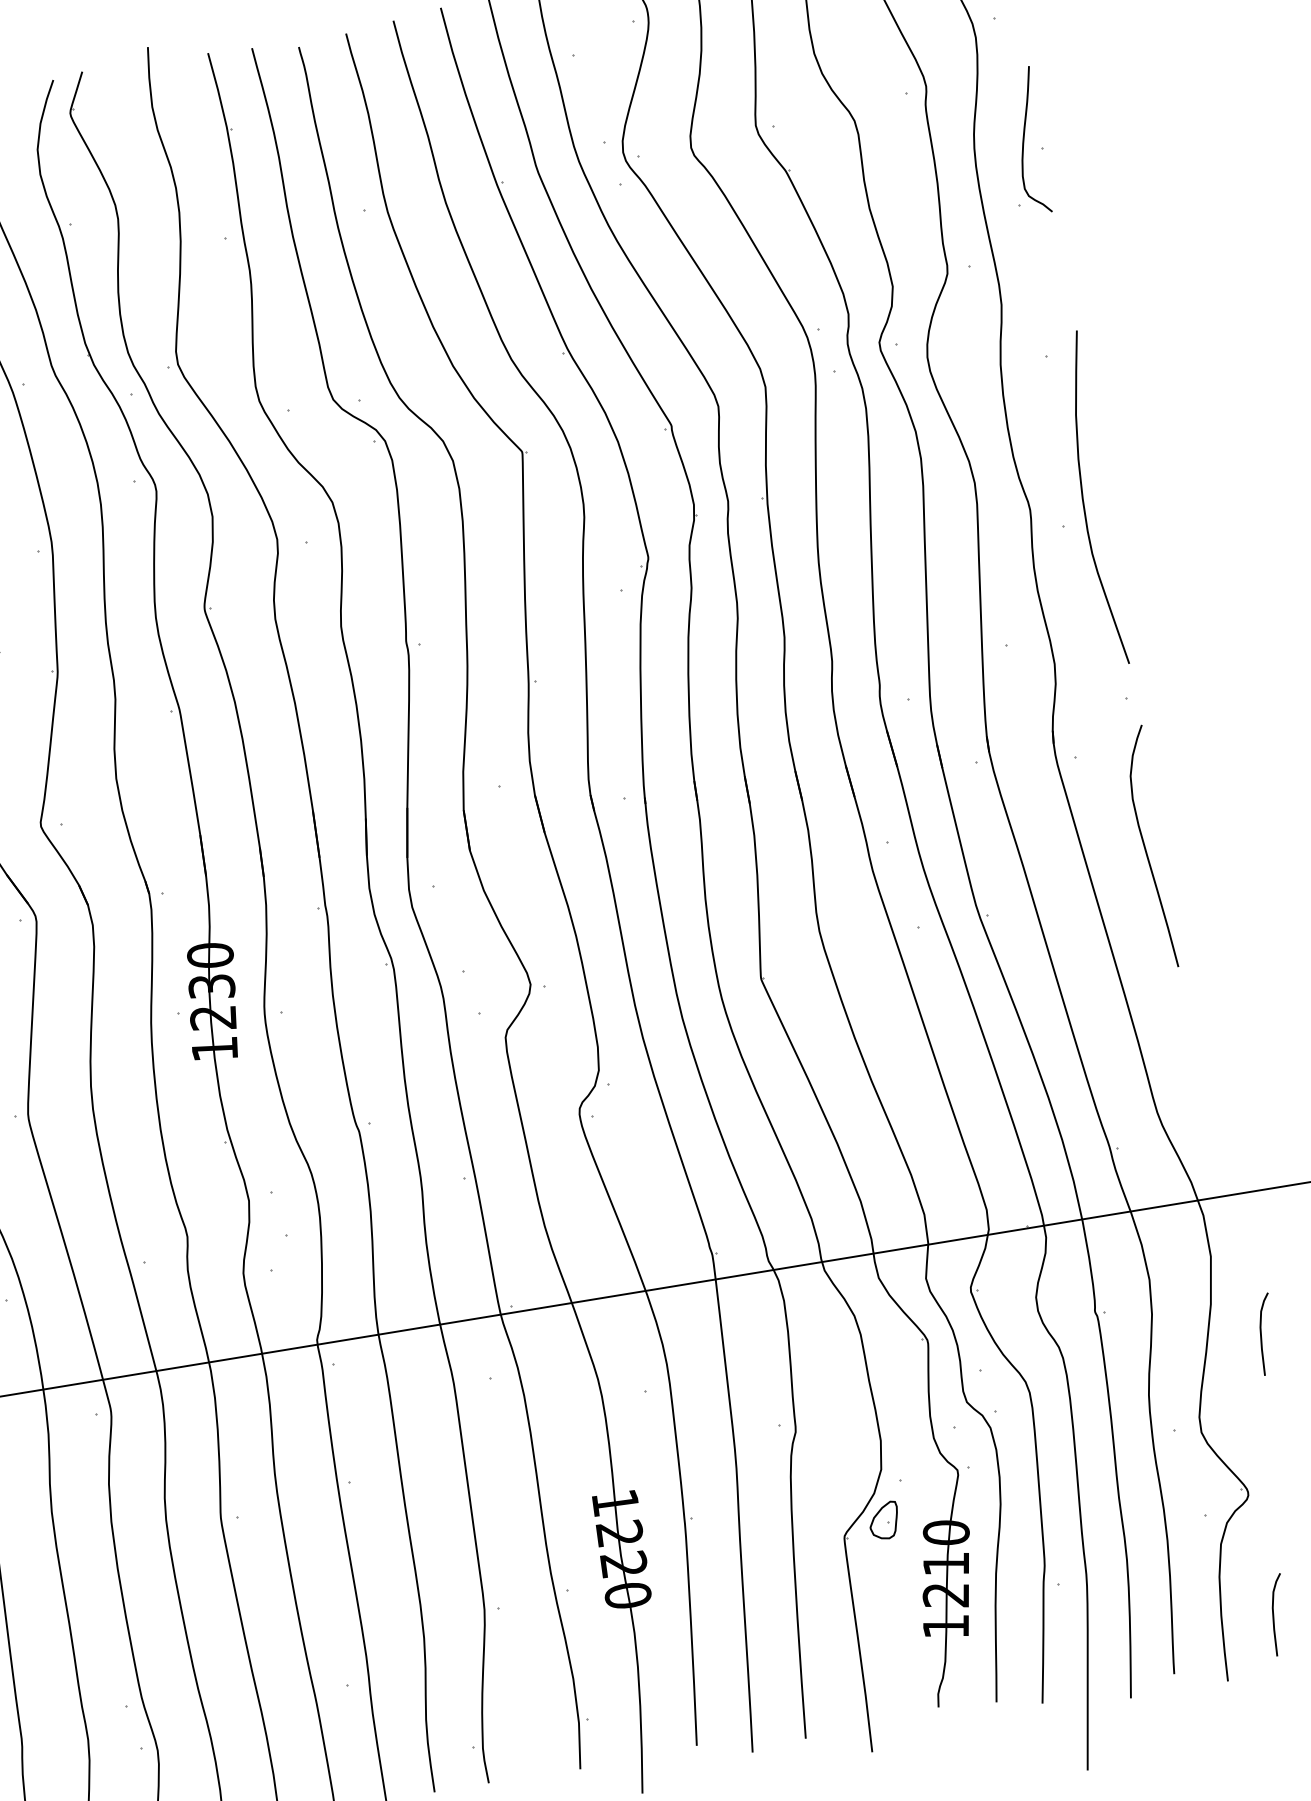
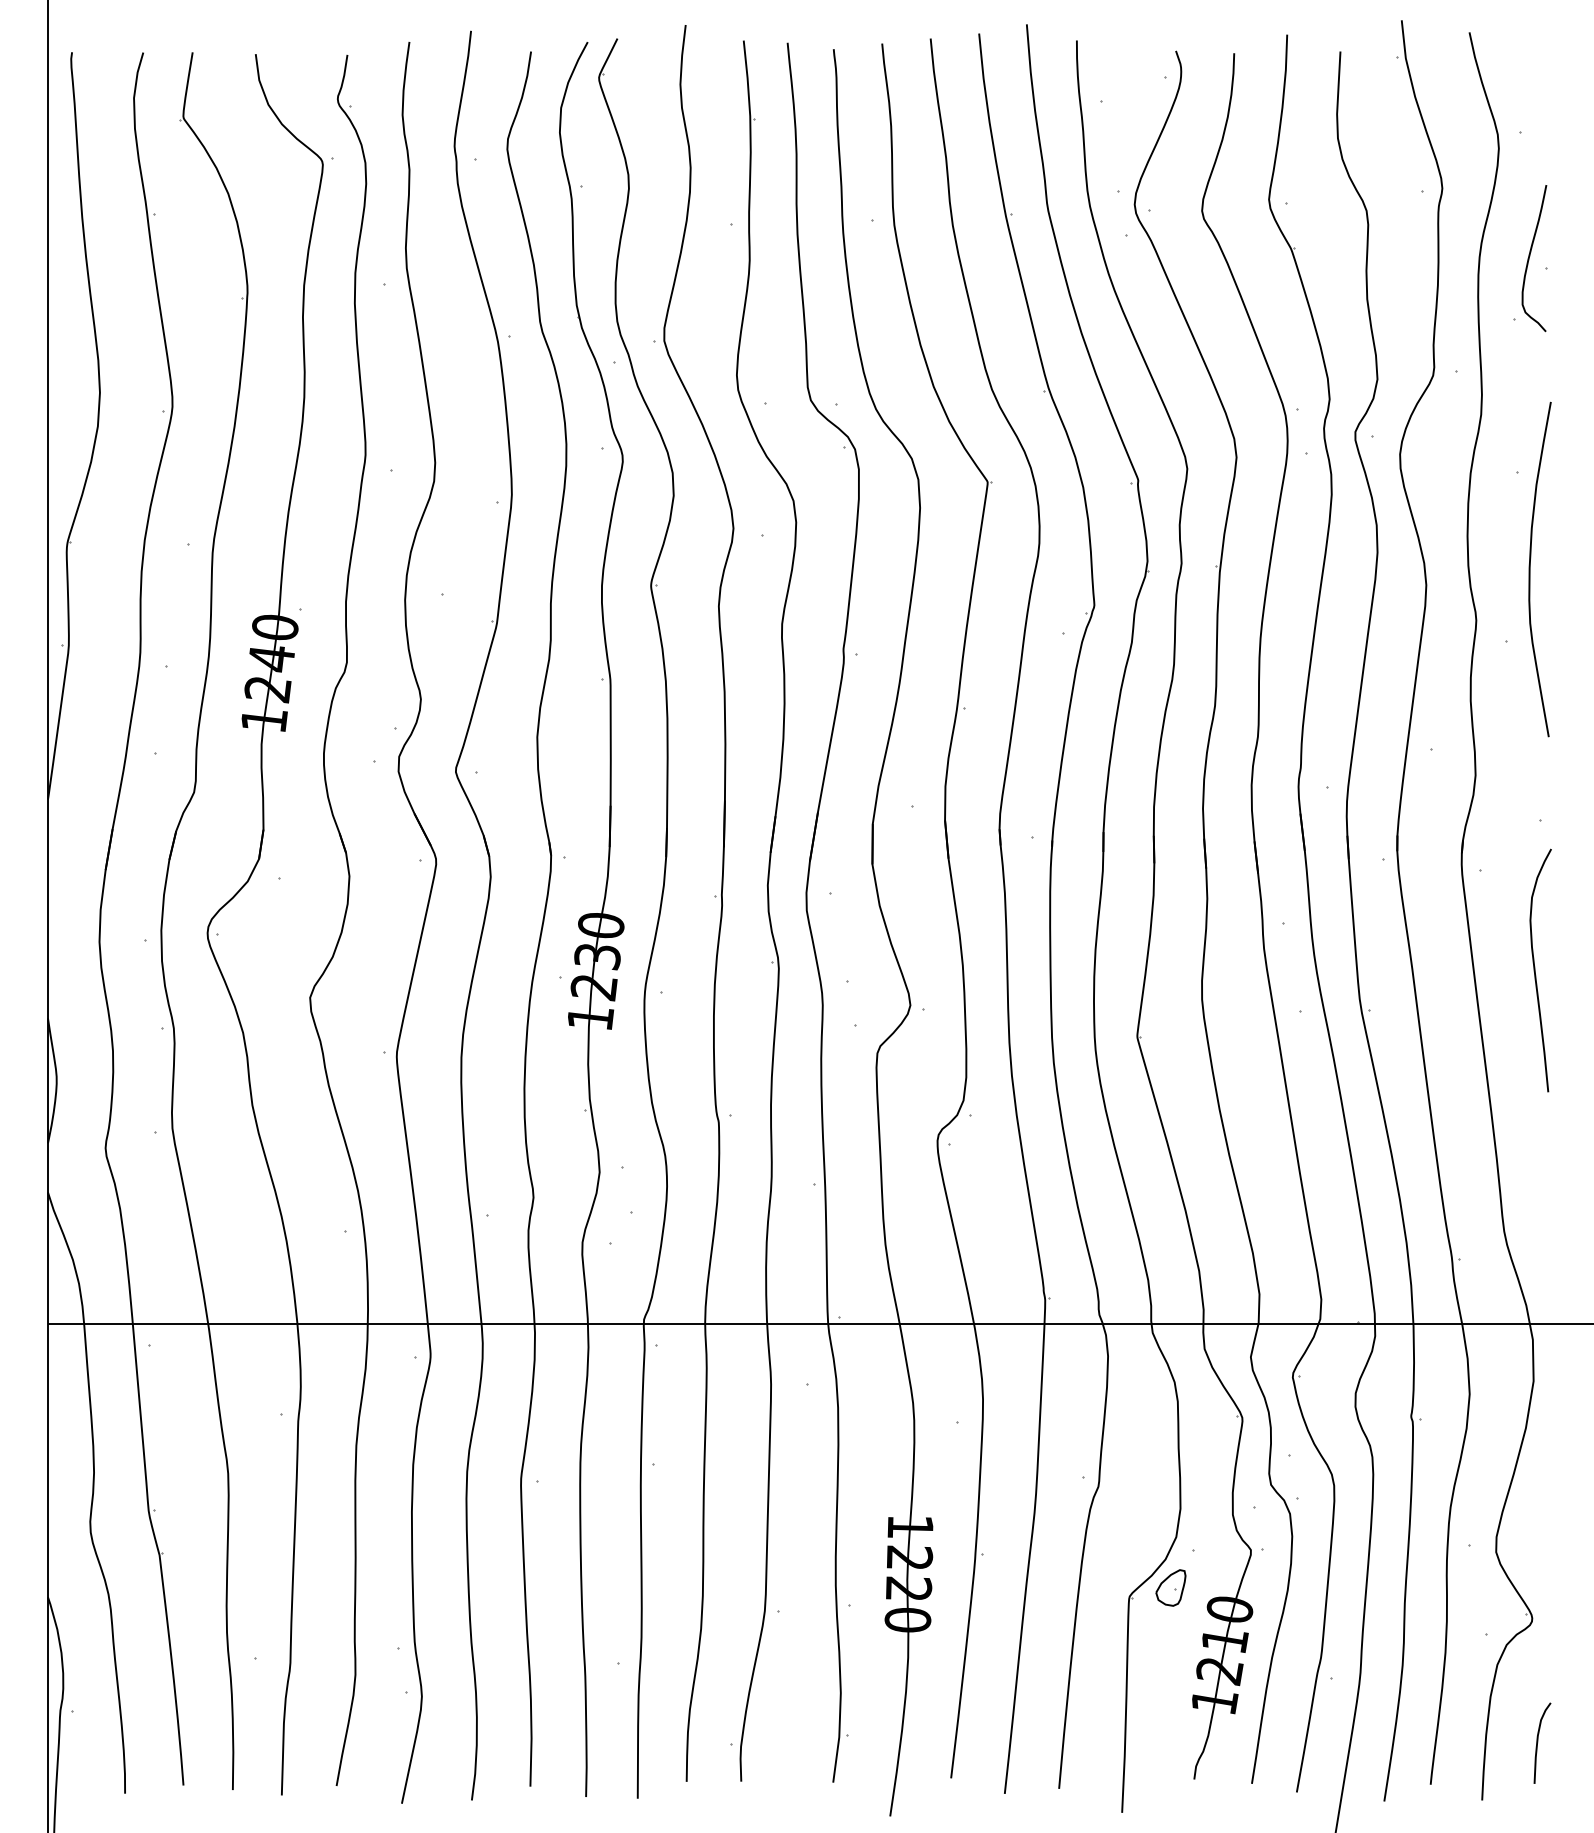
curve: (1083, 500) -> (1530, 569), moved
curve: (1262, 1334) -> (1571, 1465), removed

